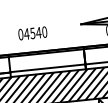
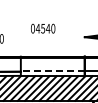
text: (33, 33) -> (43, 28), moved
line: (47, 68) -> (52, 71), solid -> dashed

